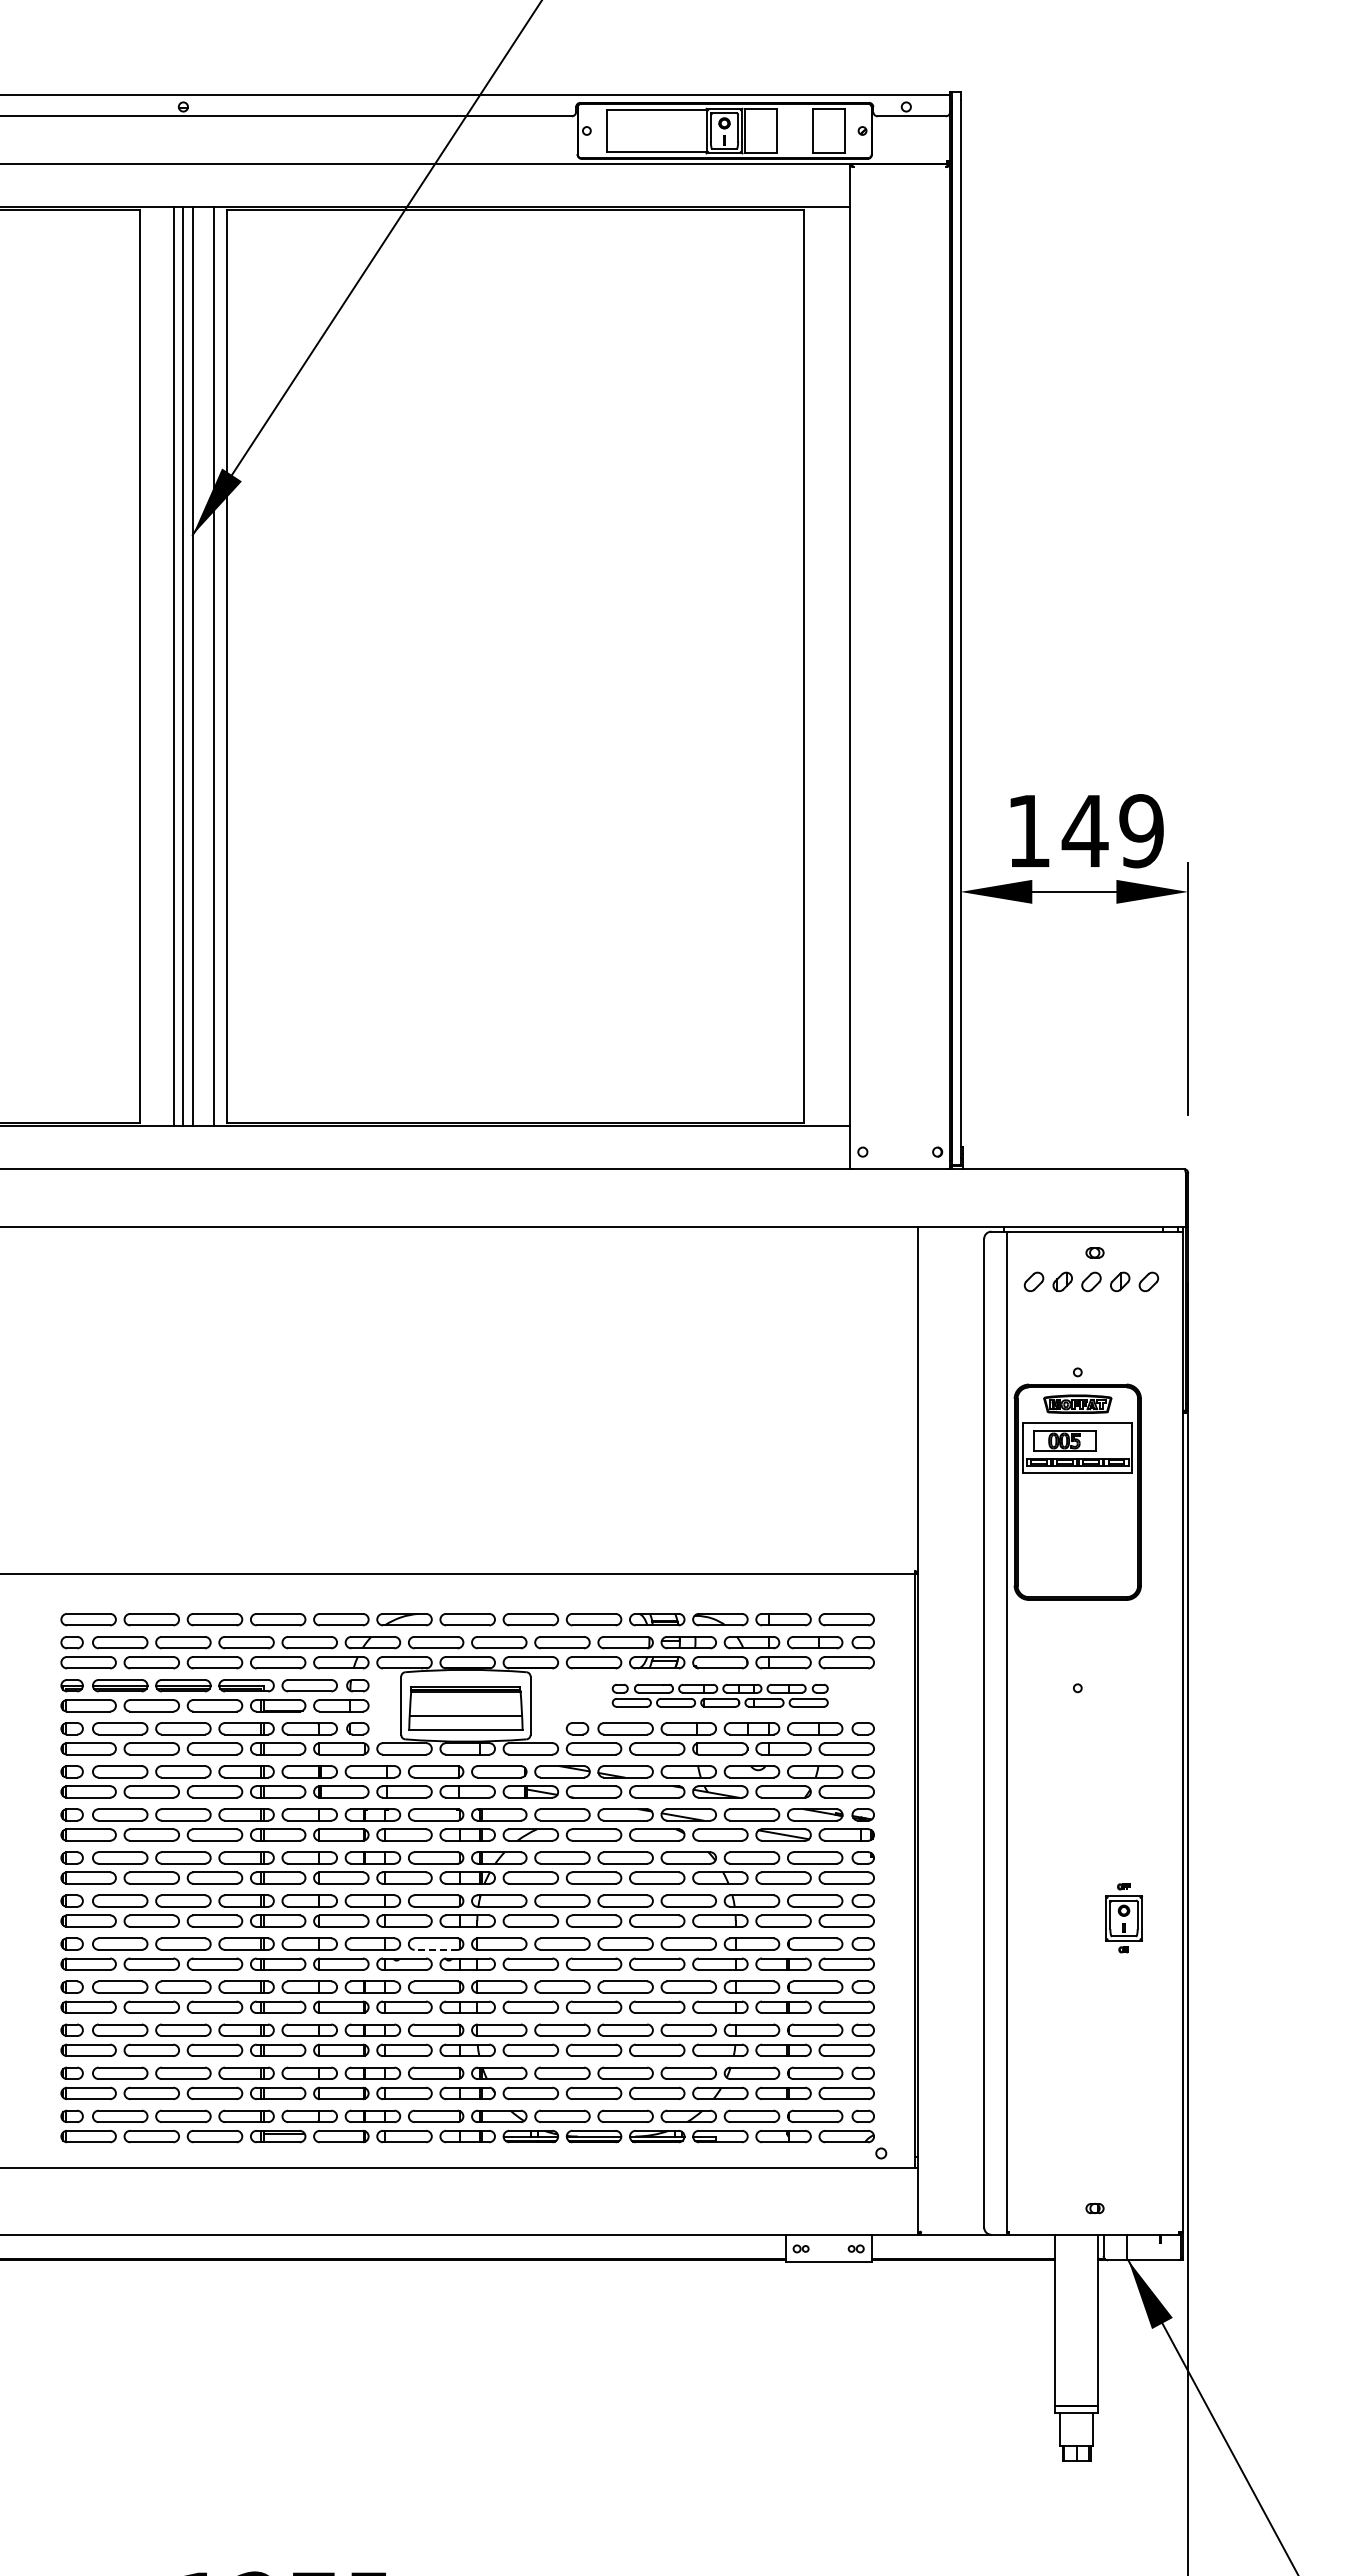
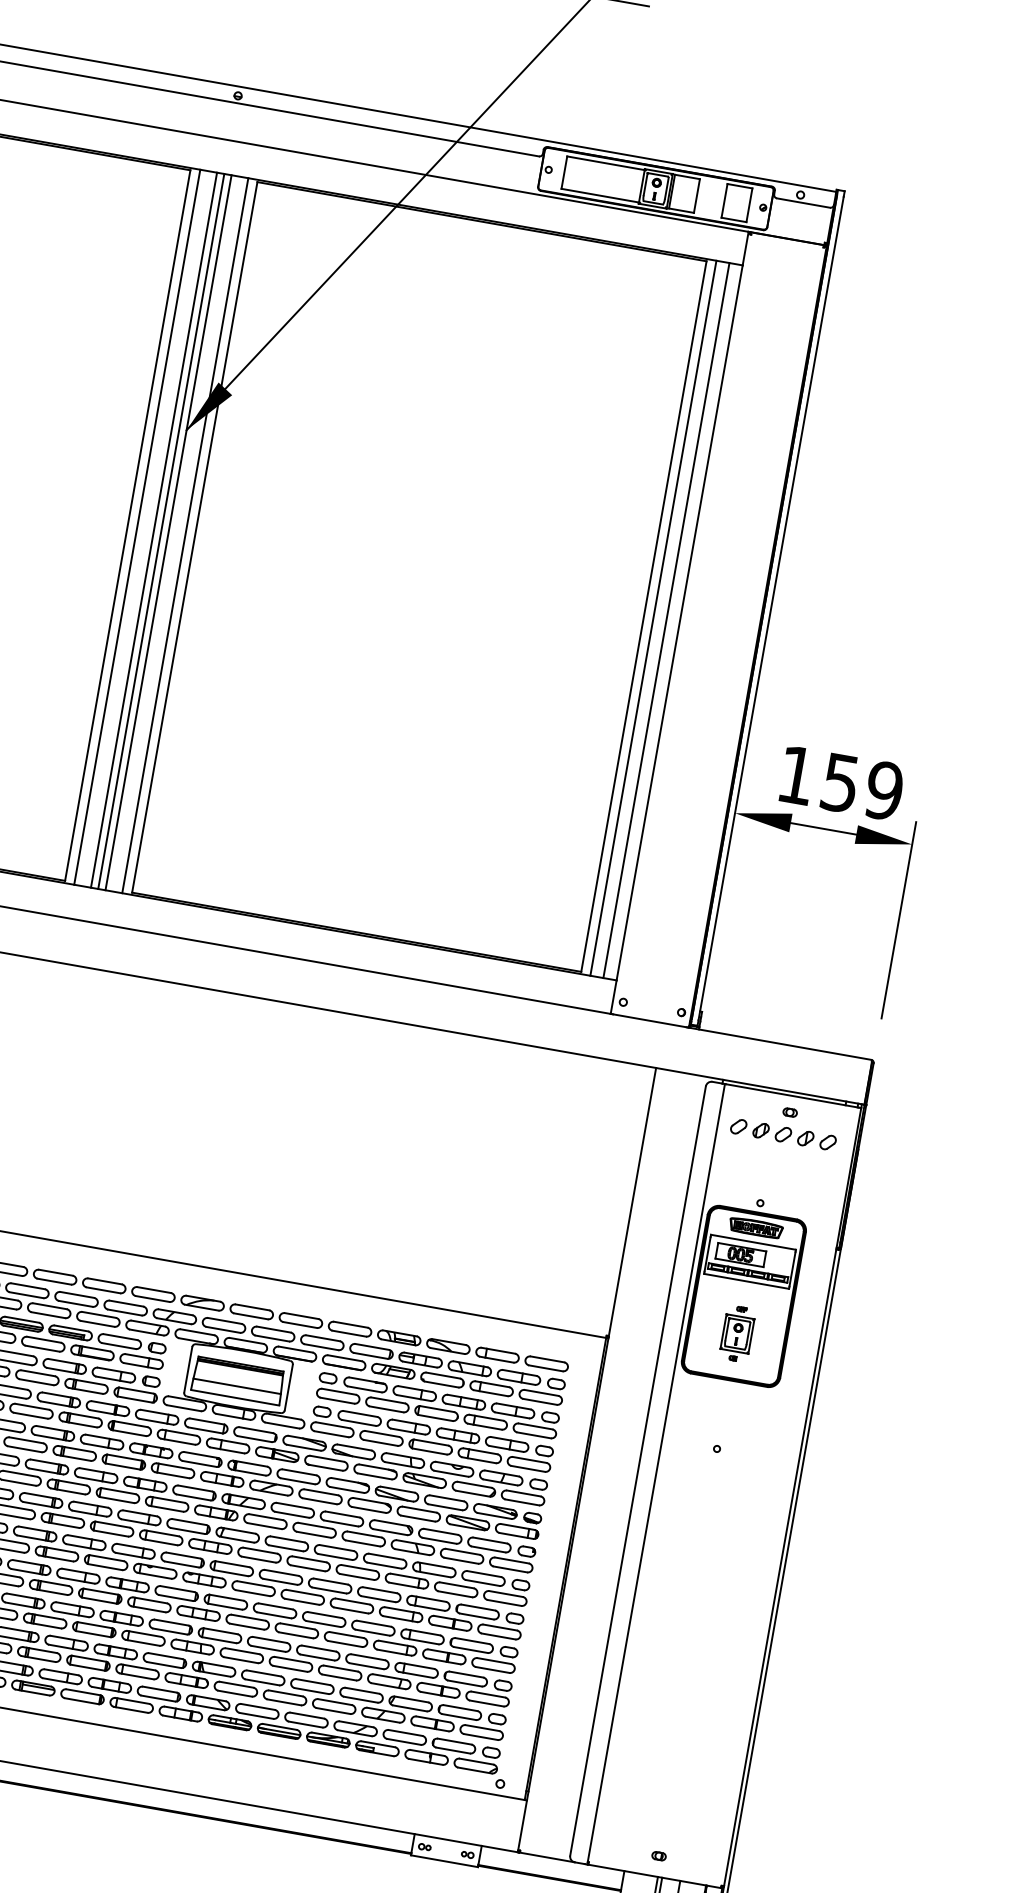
line: (152, 666) -> (137, 526), added
line: (815, 666) -> (653, 617), added
line: (832, 666) -> (666, 620), added
text: (1084, 831) -> (839, 783), 149 -> 159
part: (719, 1695) -> (437, 1405), size x1.43
part: (1123, 1918) -> (737, 1333), moved
line: (436, 1949) -> (182, 1564), dashed -> solid

